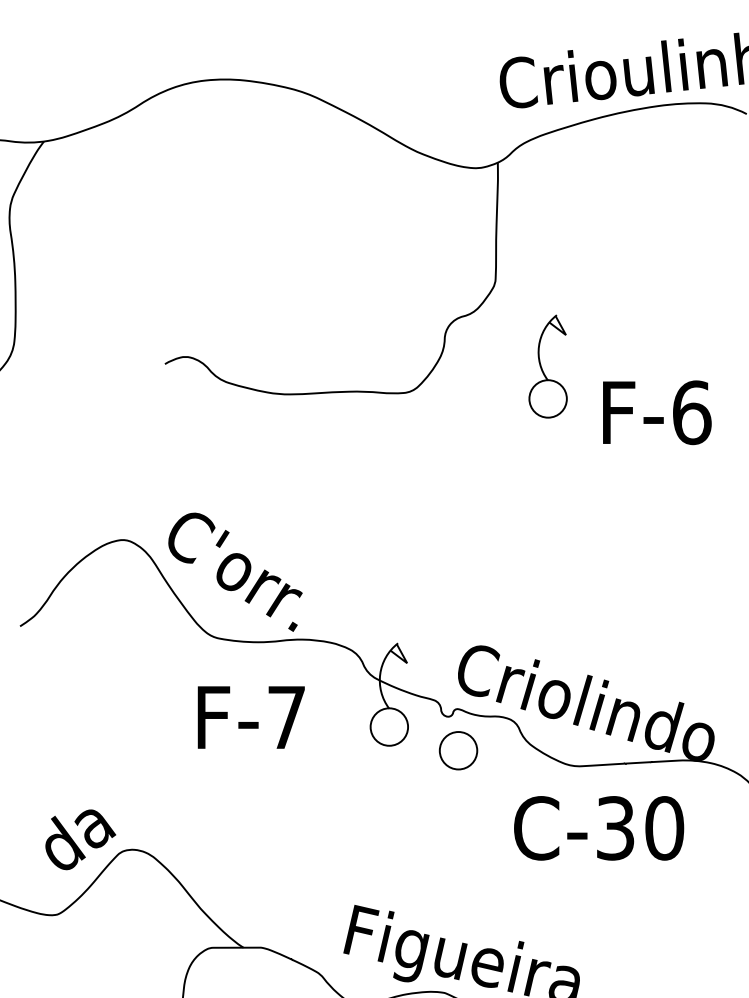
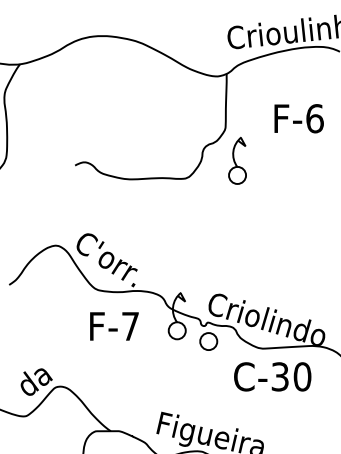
part: (548, 366) -> (237, 160), moved
text: (655, 412) -> (298, 118), moved

